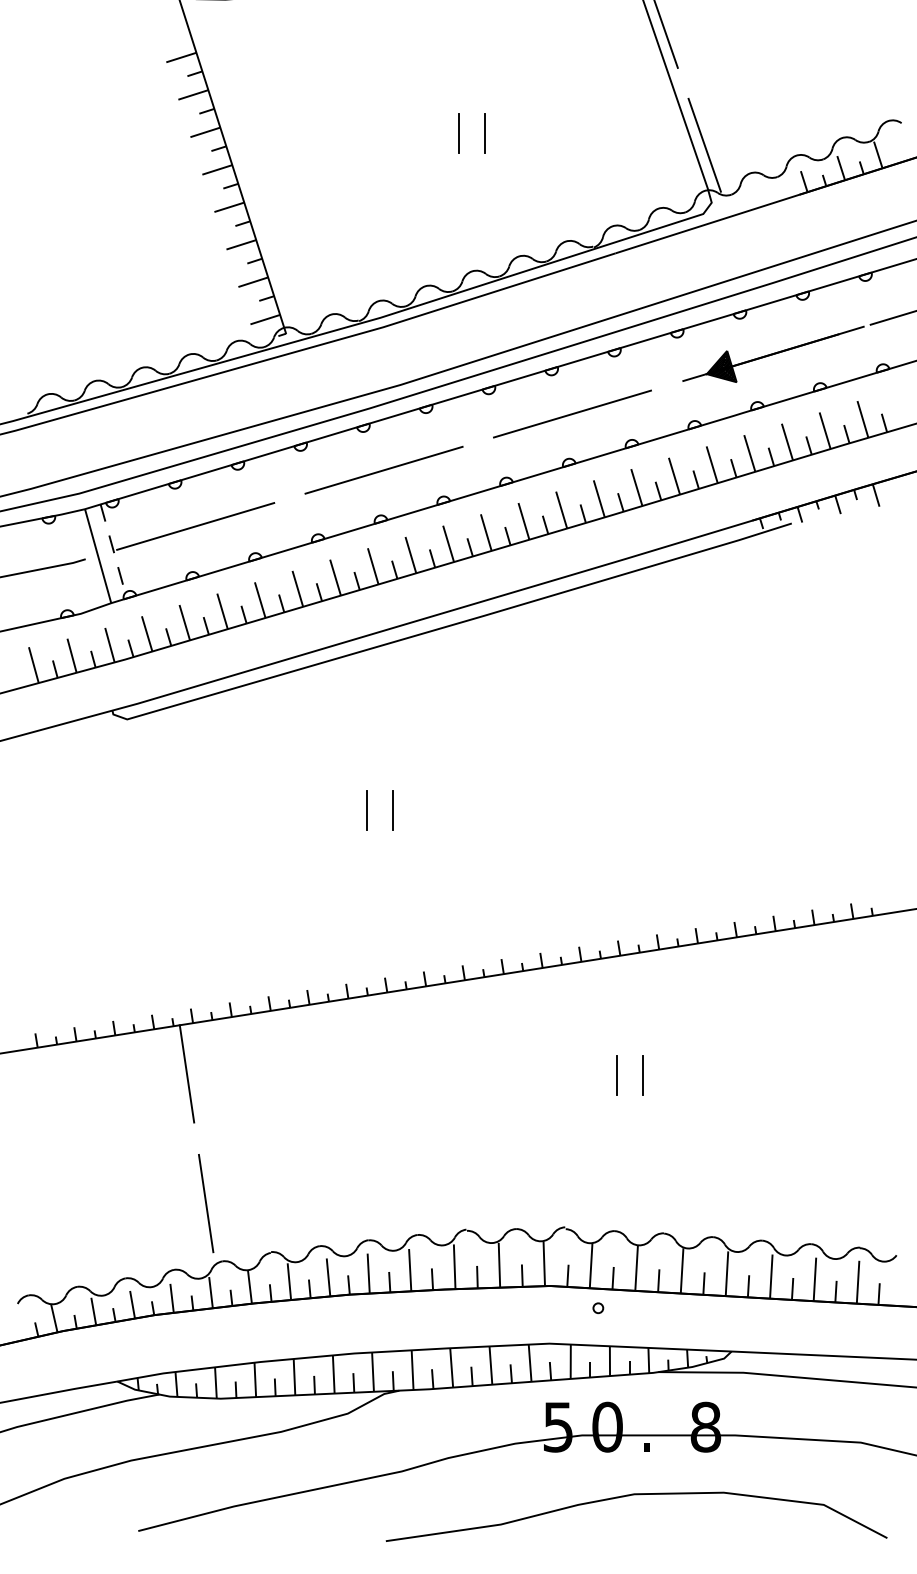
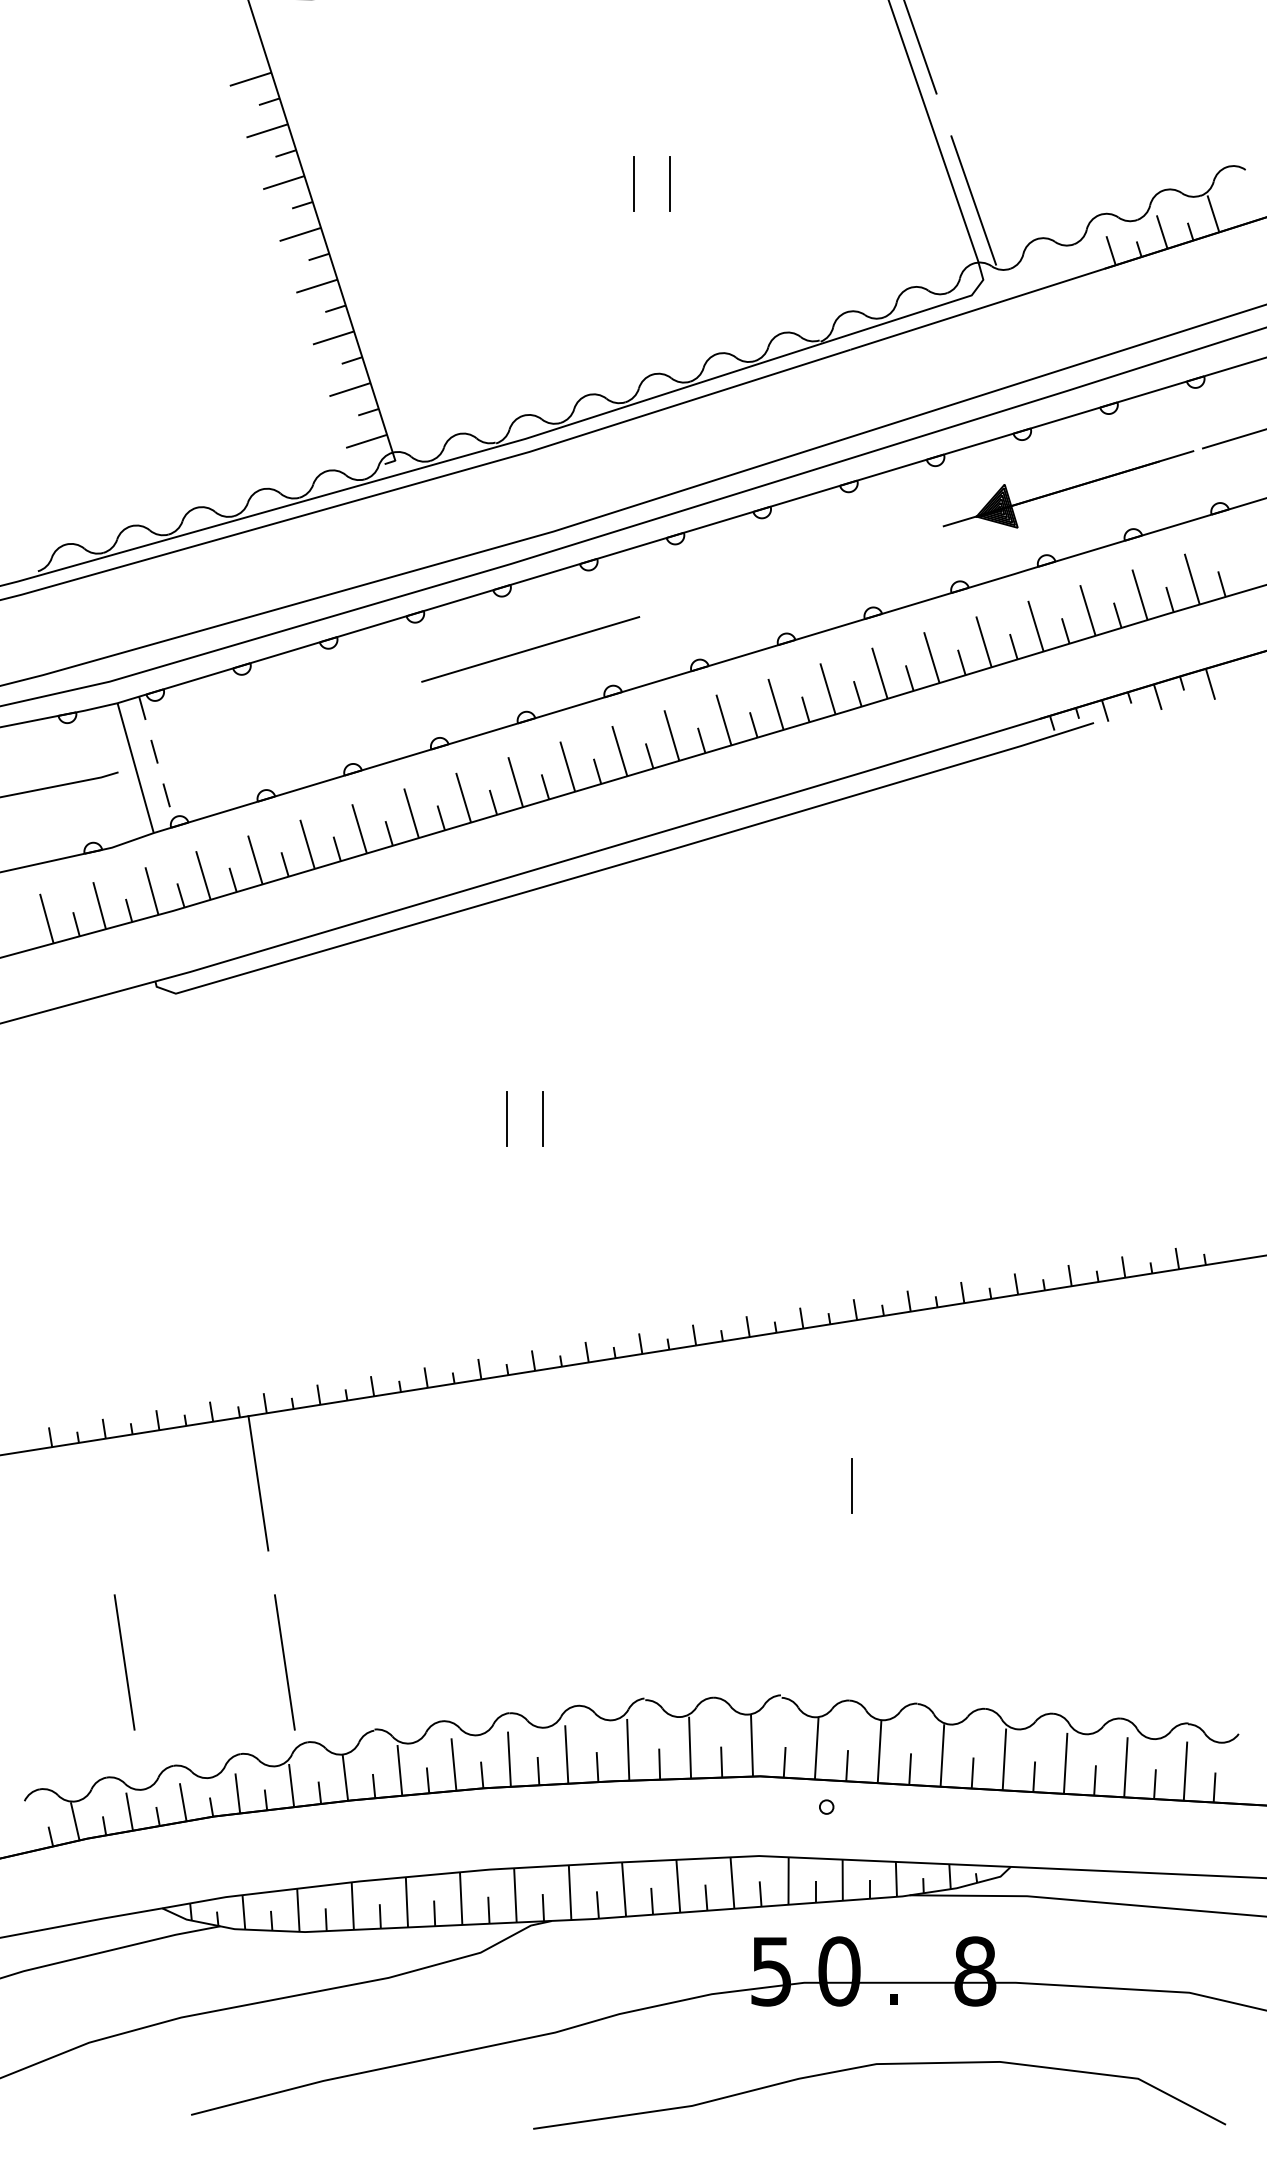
line: (572, 413) -> (790, 571), removed
line: (195, 526) -> (270, 727), removed
line: (643, 1075) -> (889, 1485), removed
line: (90, 1203) -> (125, 1662), added

